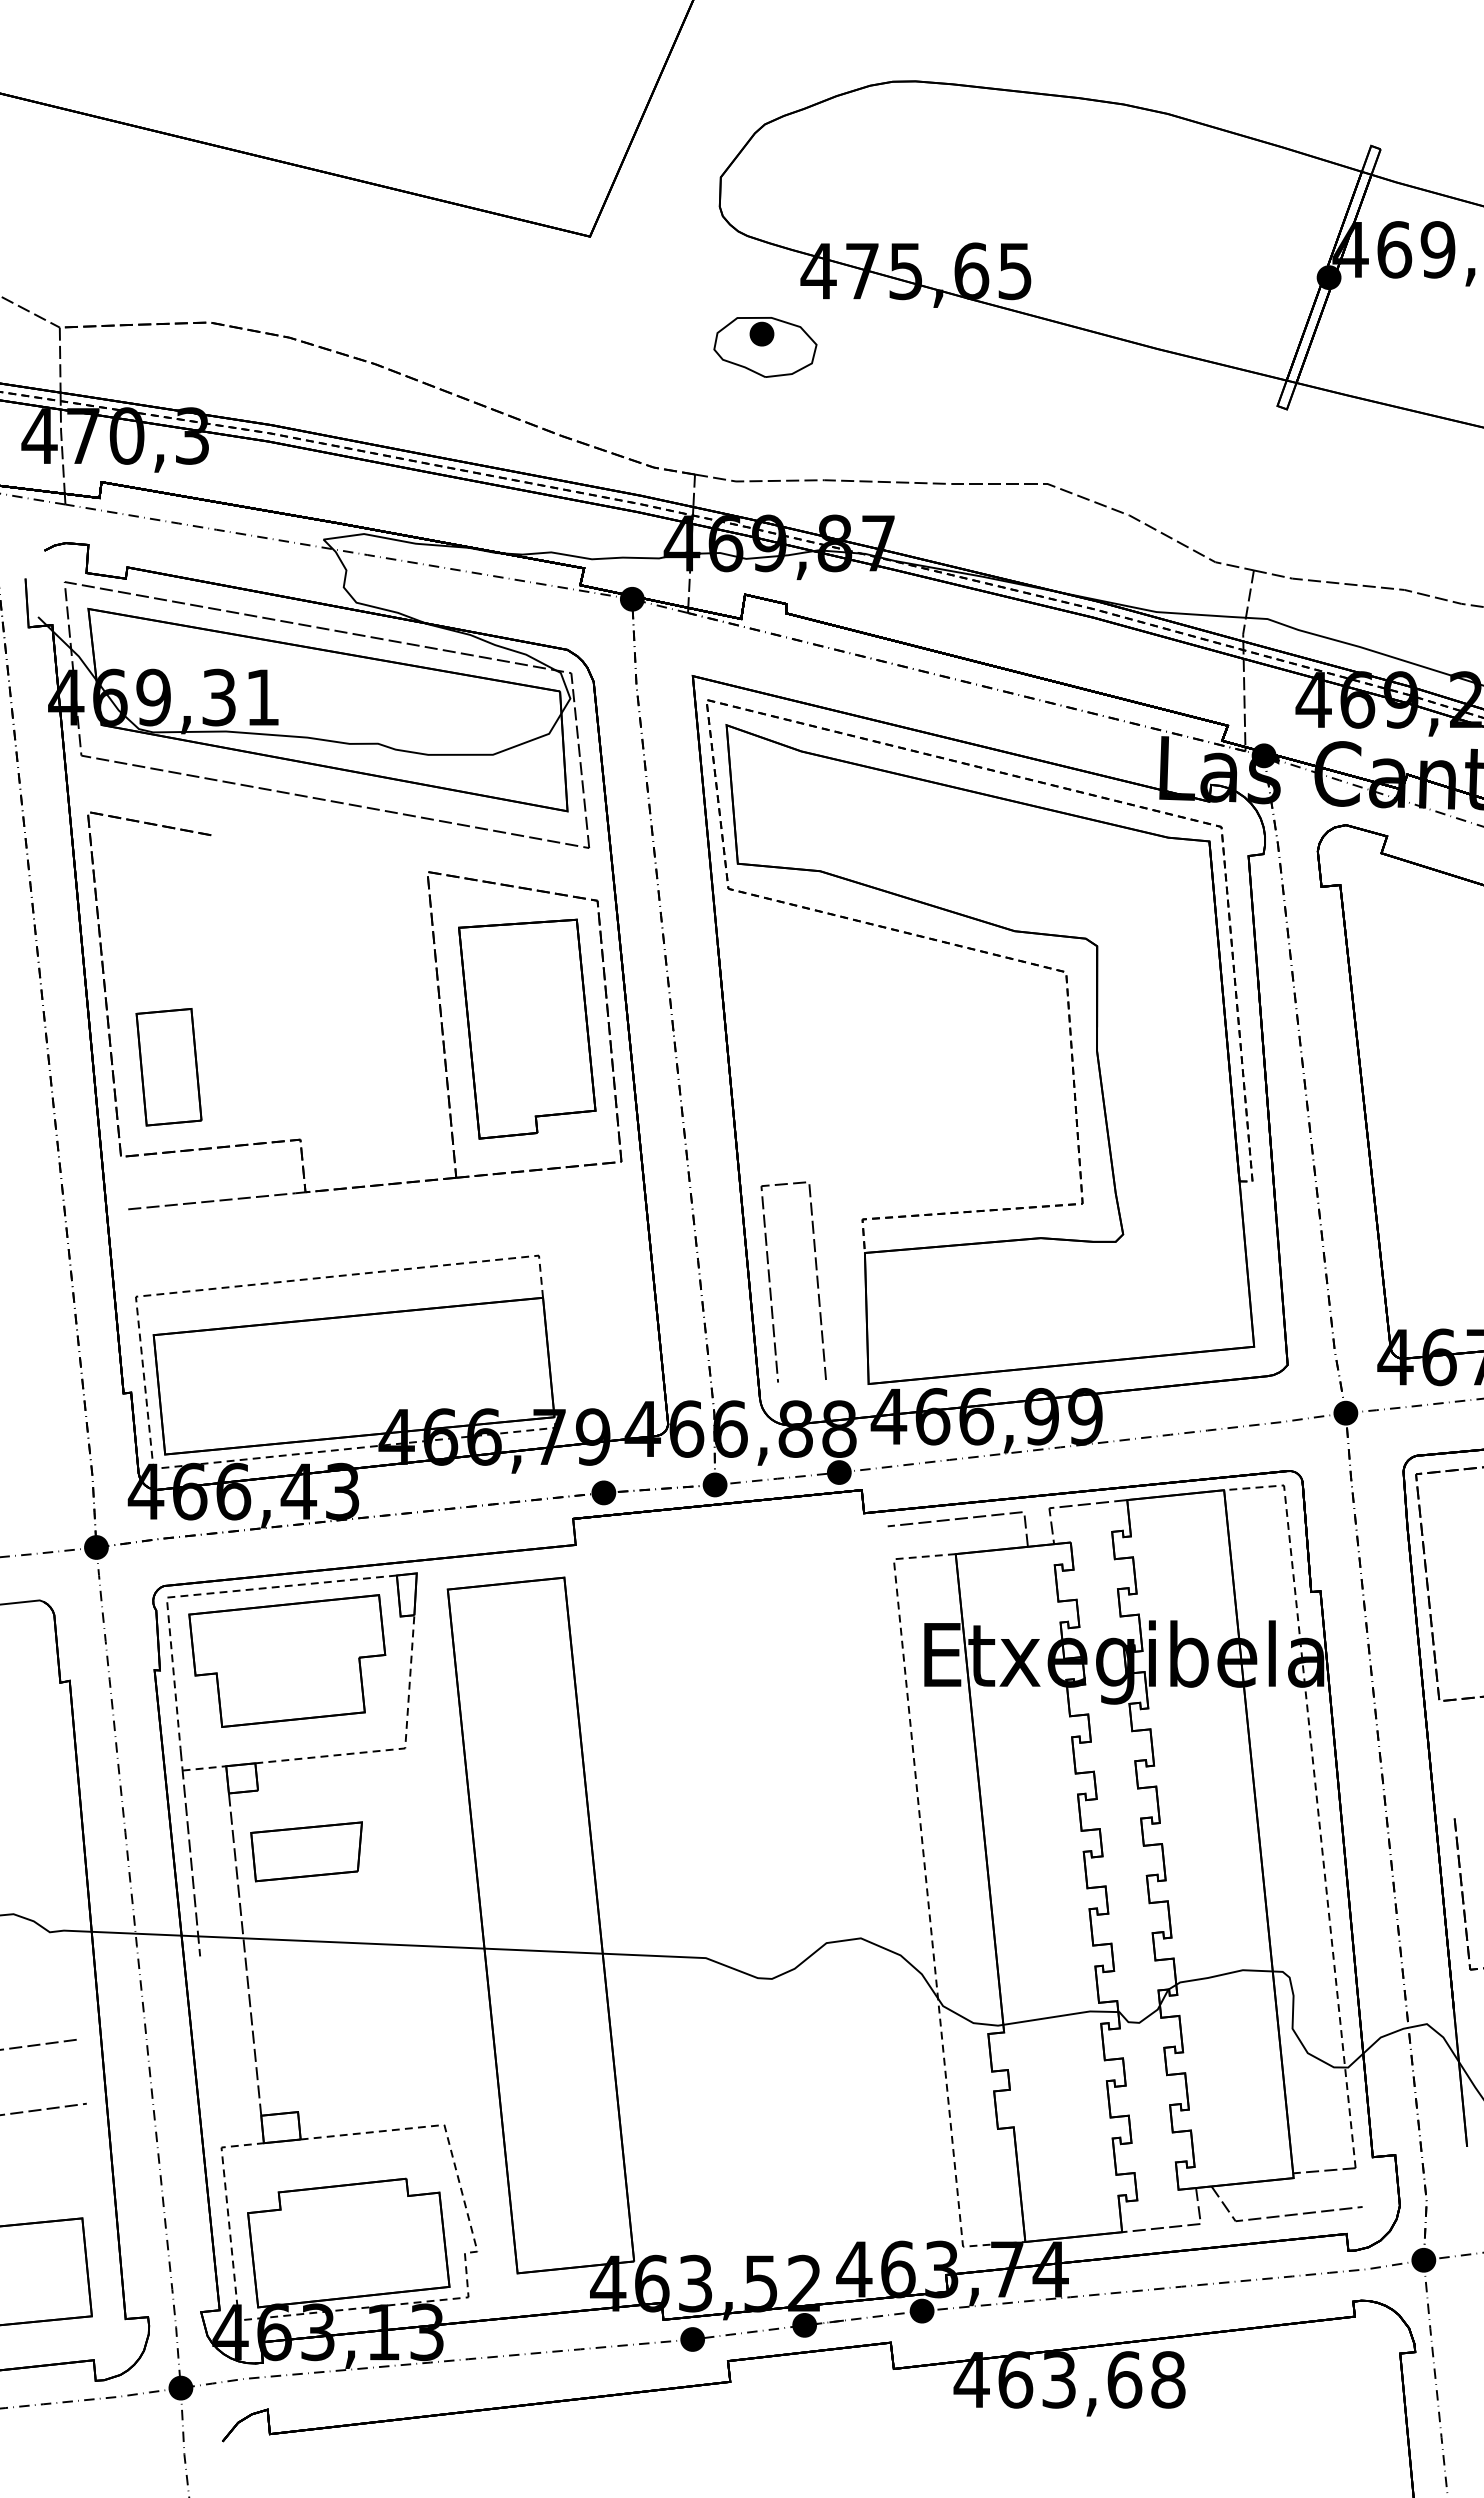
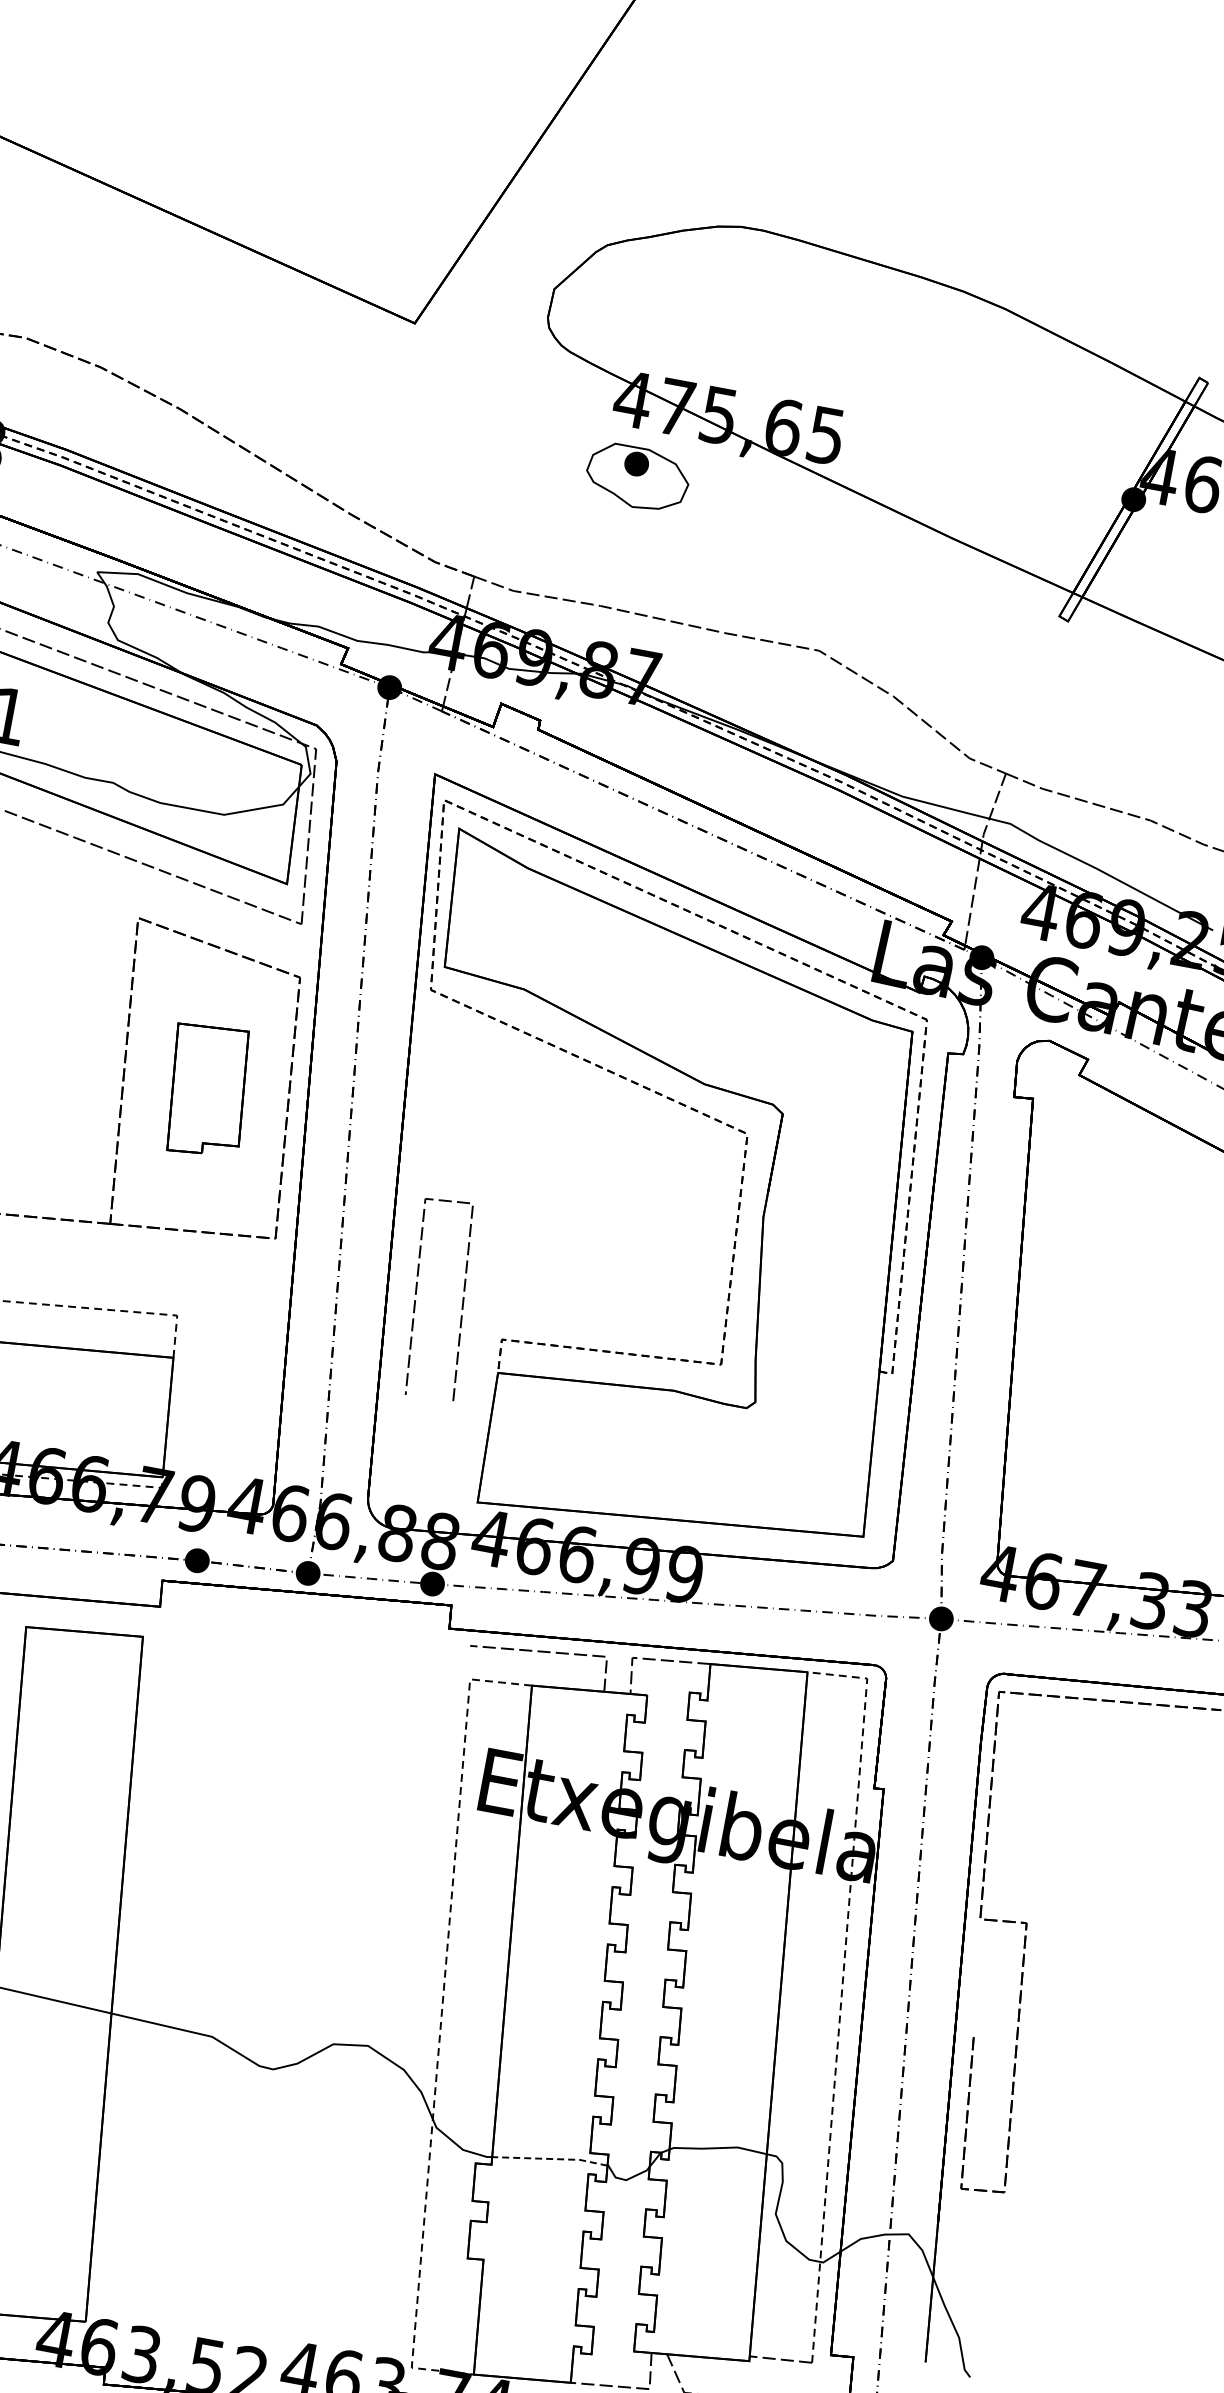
part: (765, 347) -> (637, 477), moved
part: (527, 1028) -> (207, 1090), size x0.6
line: (770, 1281) -> (416, 1294), moved
line: (1061, 2015) -> (551, 2158), solid -> dashed

